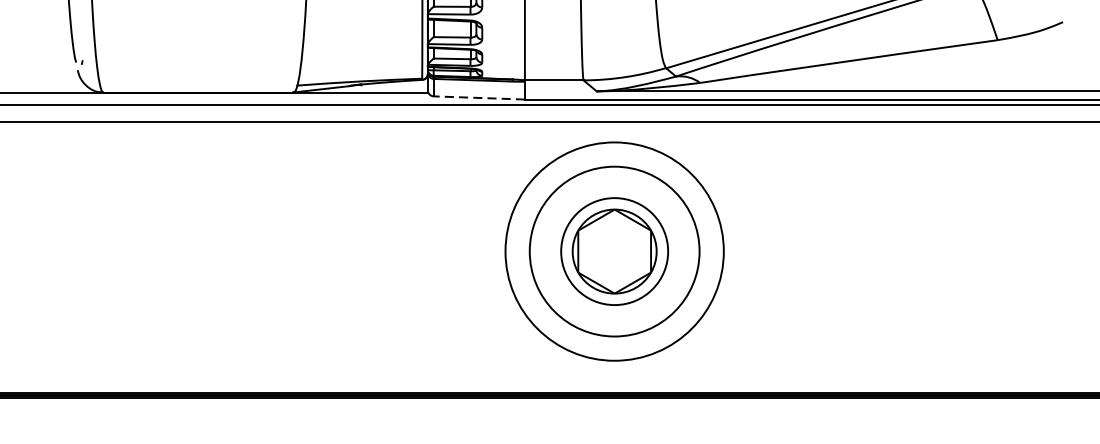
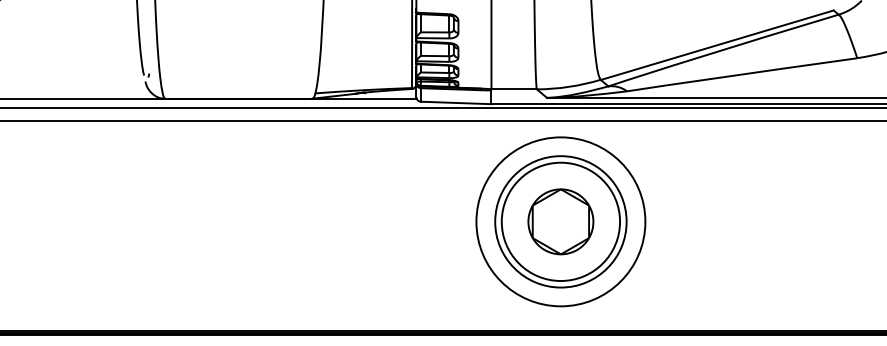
line: (478, 97) -> (455, 102), dashed -> solid
circle: (614, 251) -> (560, 221), size x1.43

